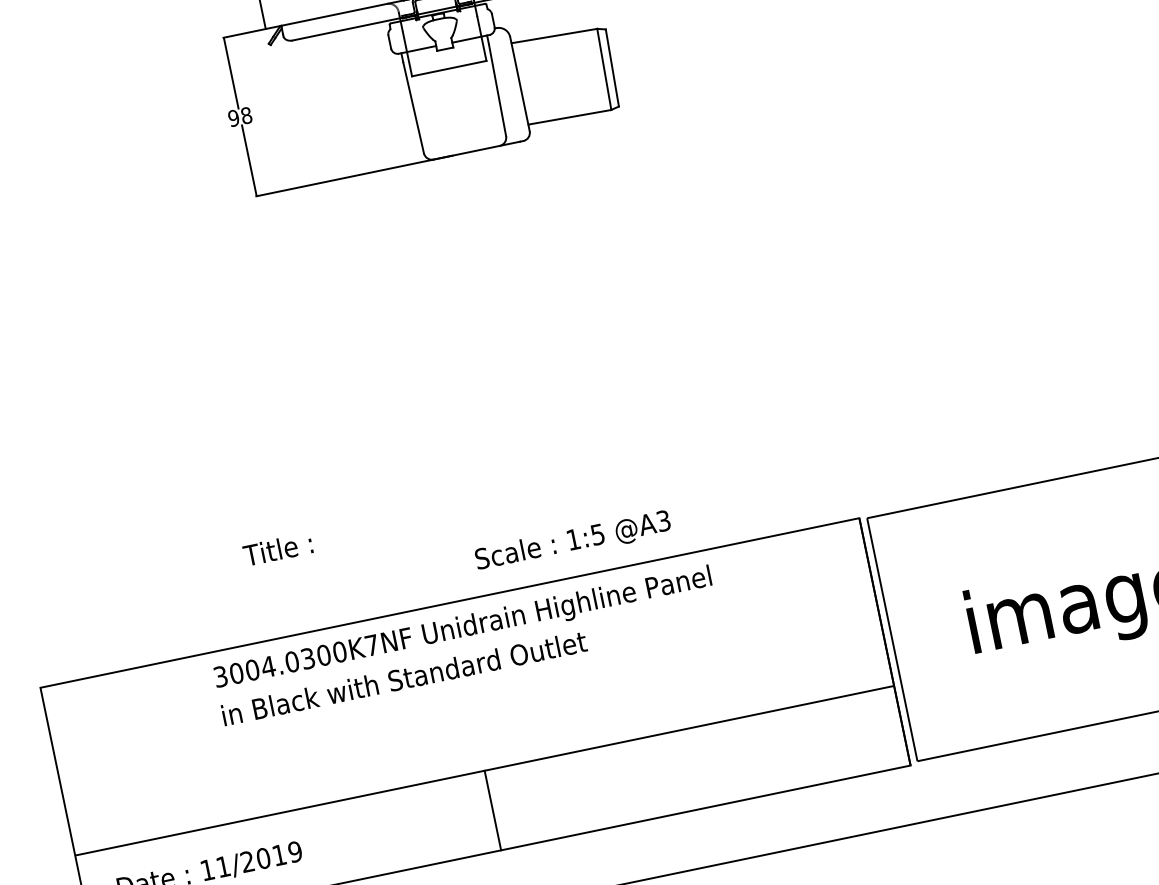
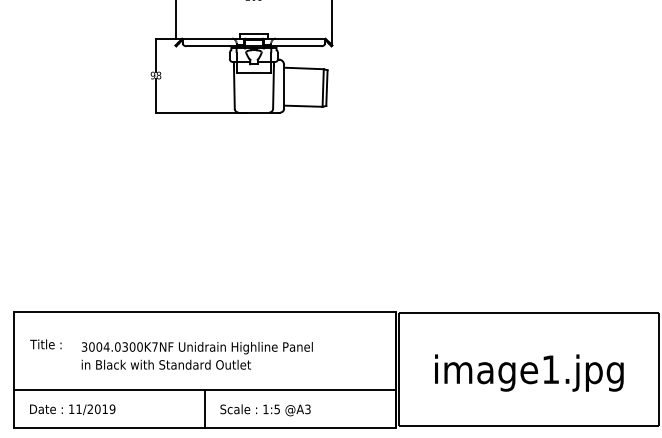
text: (573, 542) -> (265, 410), moved
text: (277, 549) -> (45, 344), moved
text: (464, 645) -> (196, 355), moved

